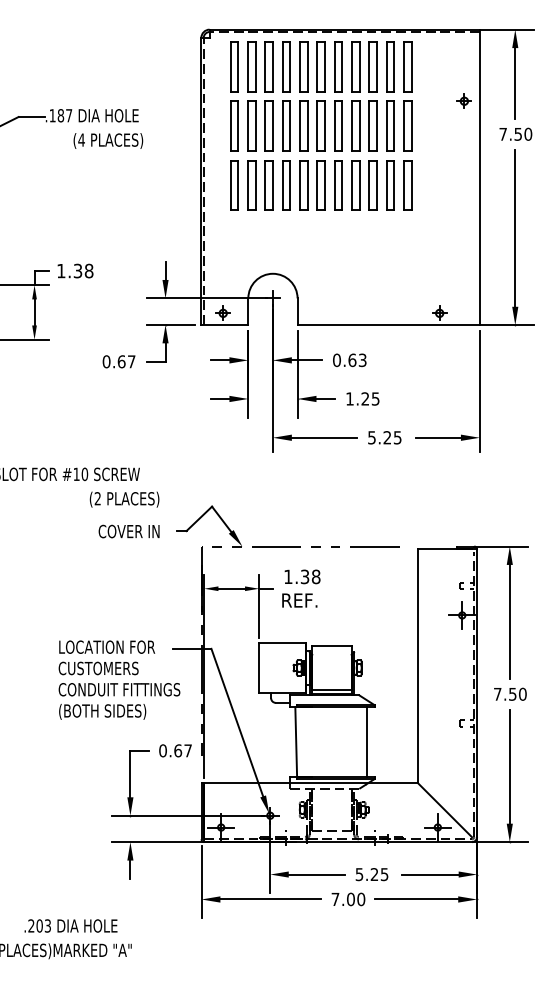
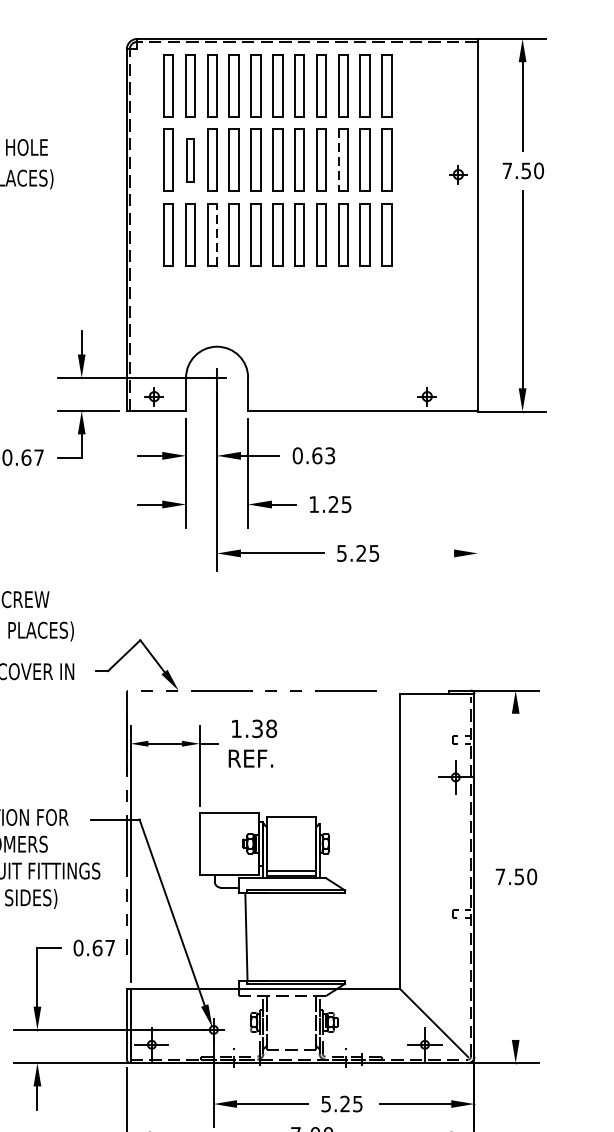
part: (463, 100) -> (457, 173), moved
part: (251, 125) -> (190, 159), size x0.7
line: (369, 125) -> (338, 159), solid -> dashed
line: (272, 185) -> (216, 235), solid -> dashed
line: (479, 391) -> (477, 495), removed
line: (437, 437) -> (424, 553), removed
line: (509, 621) -> (515, 785), removed
line: (366, 742) -> (335, 937), removed
line: (509, 766) -> (515, 967), removed

